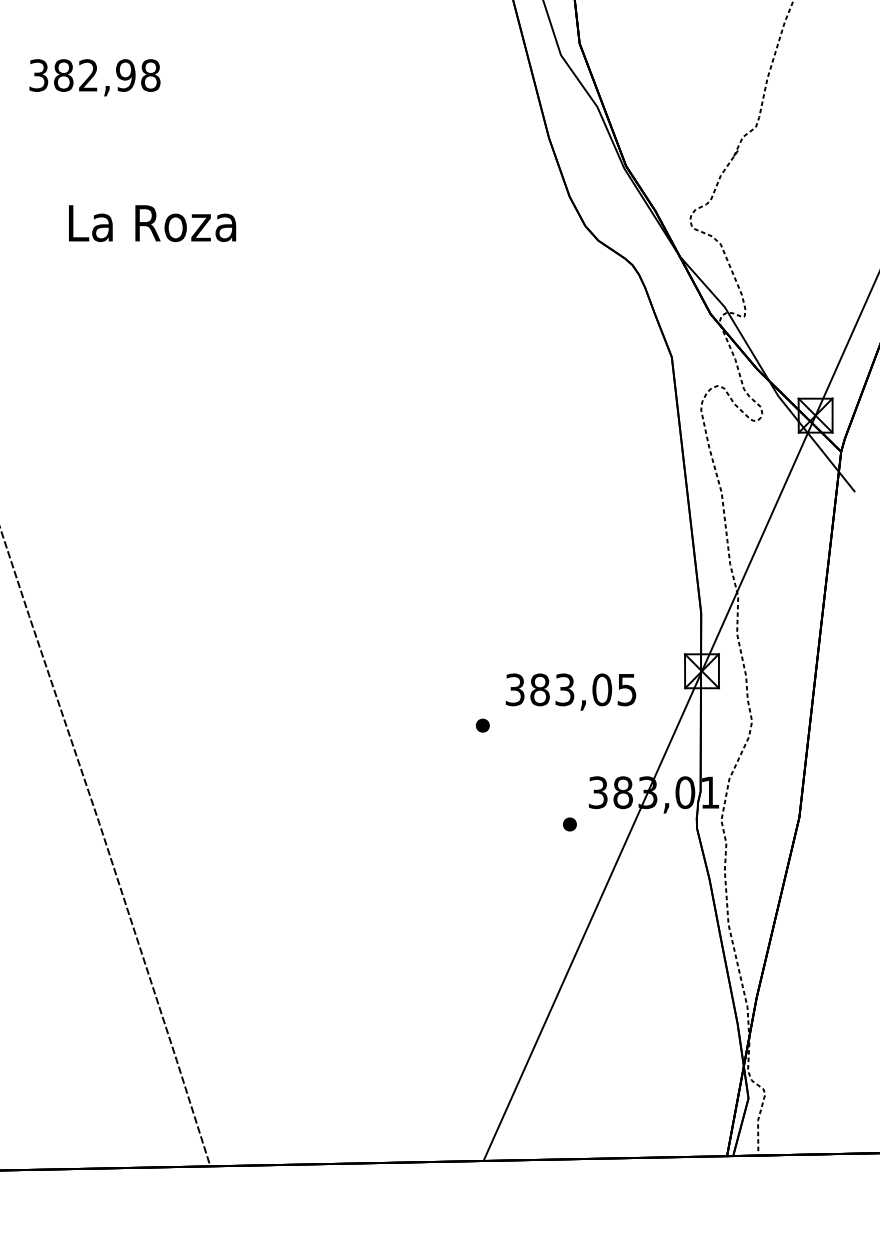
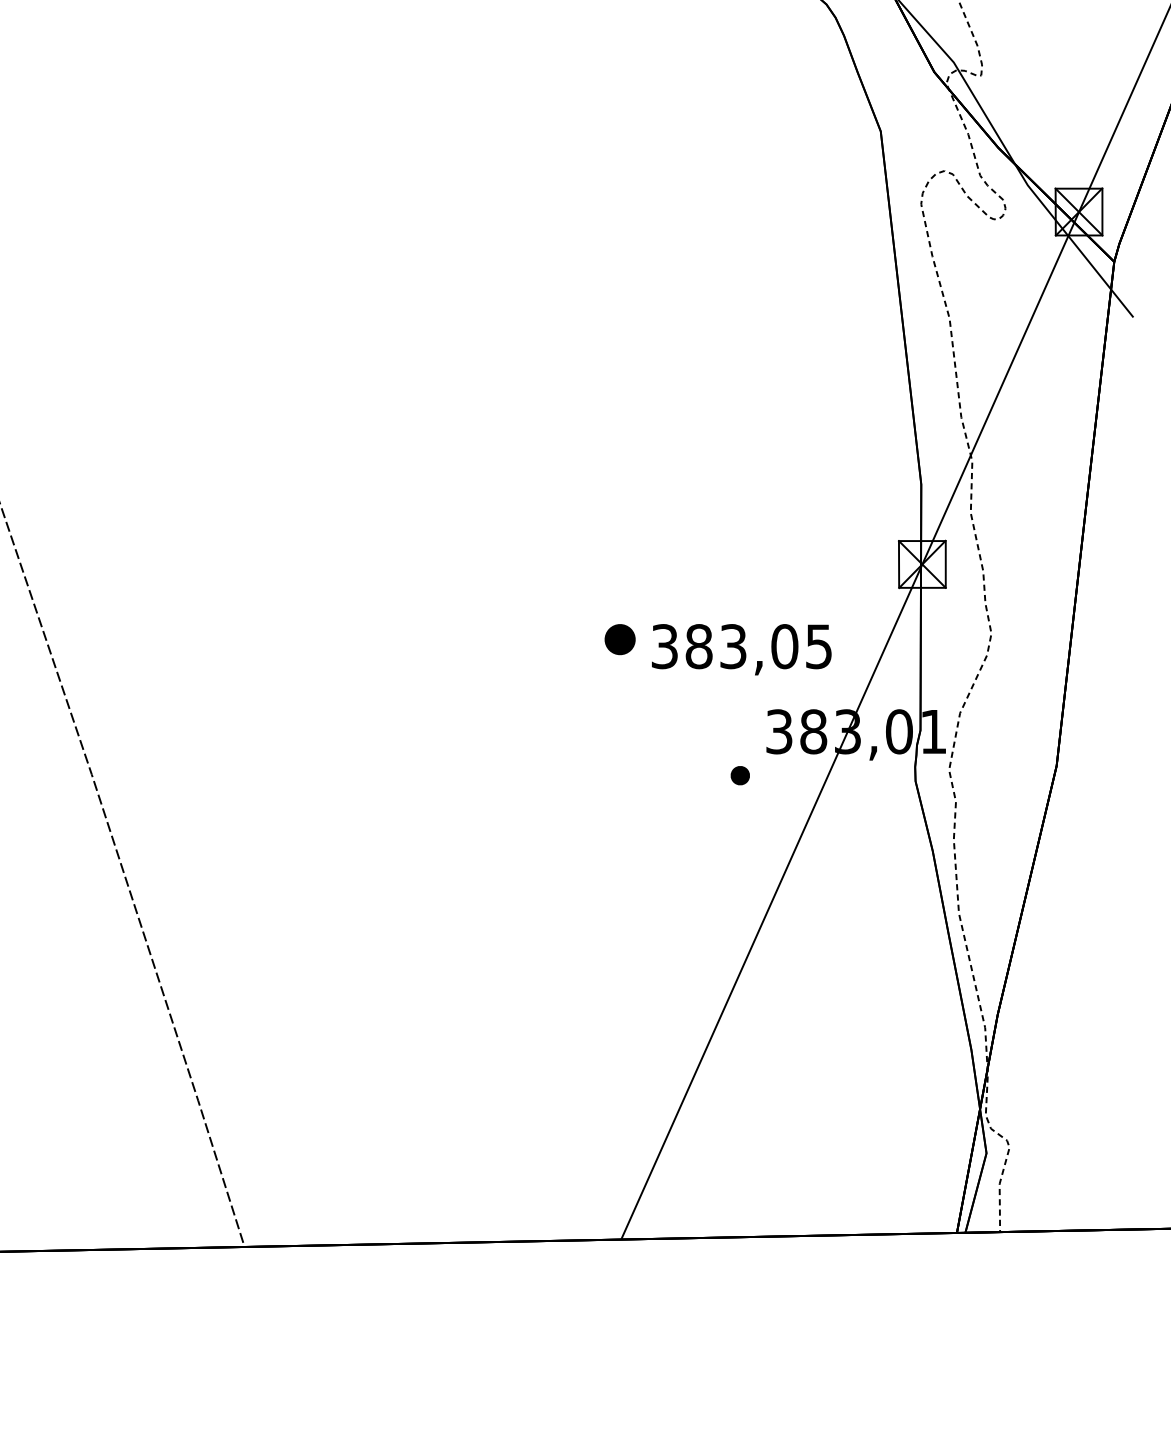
text: (570, 691) -> (741, 648), moved
part: (482, 725) -> (619, 639), size x1.6

